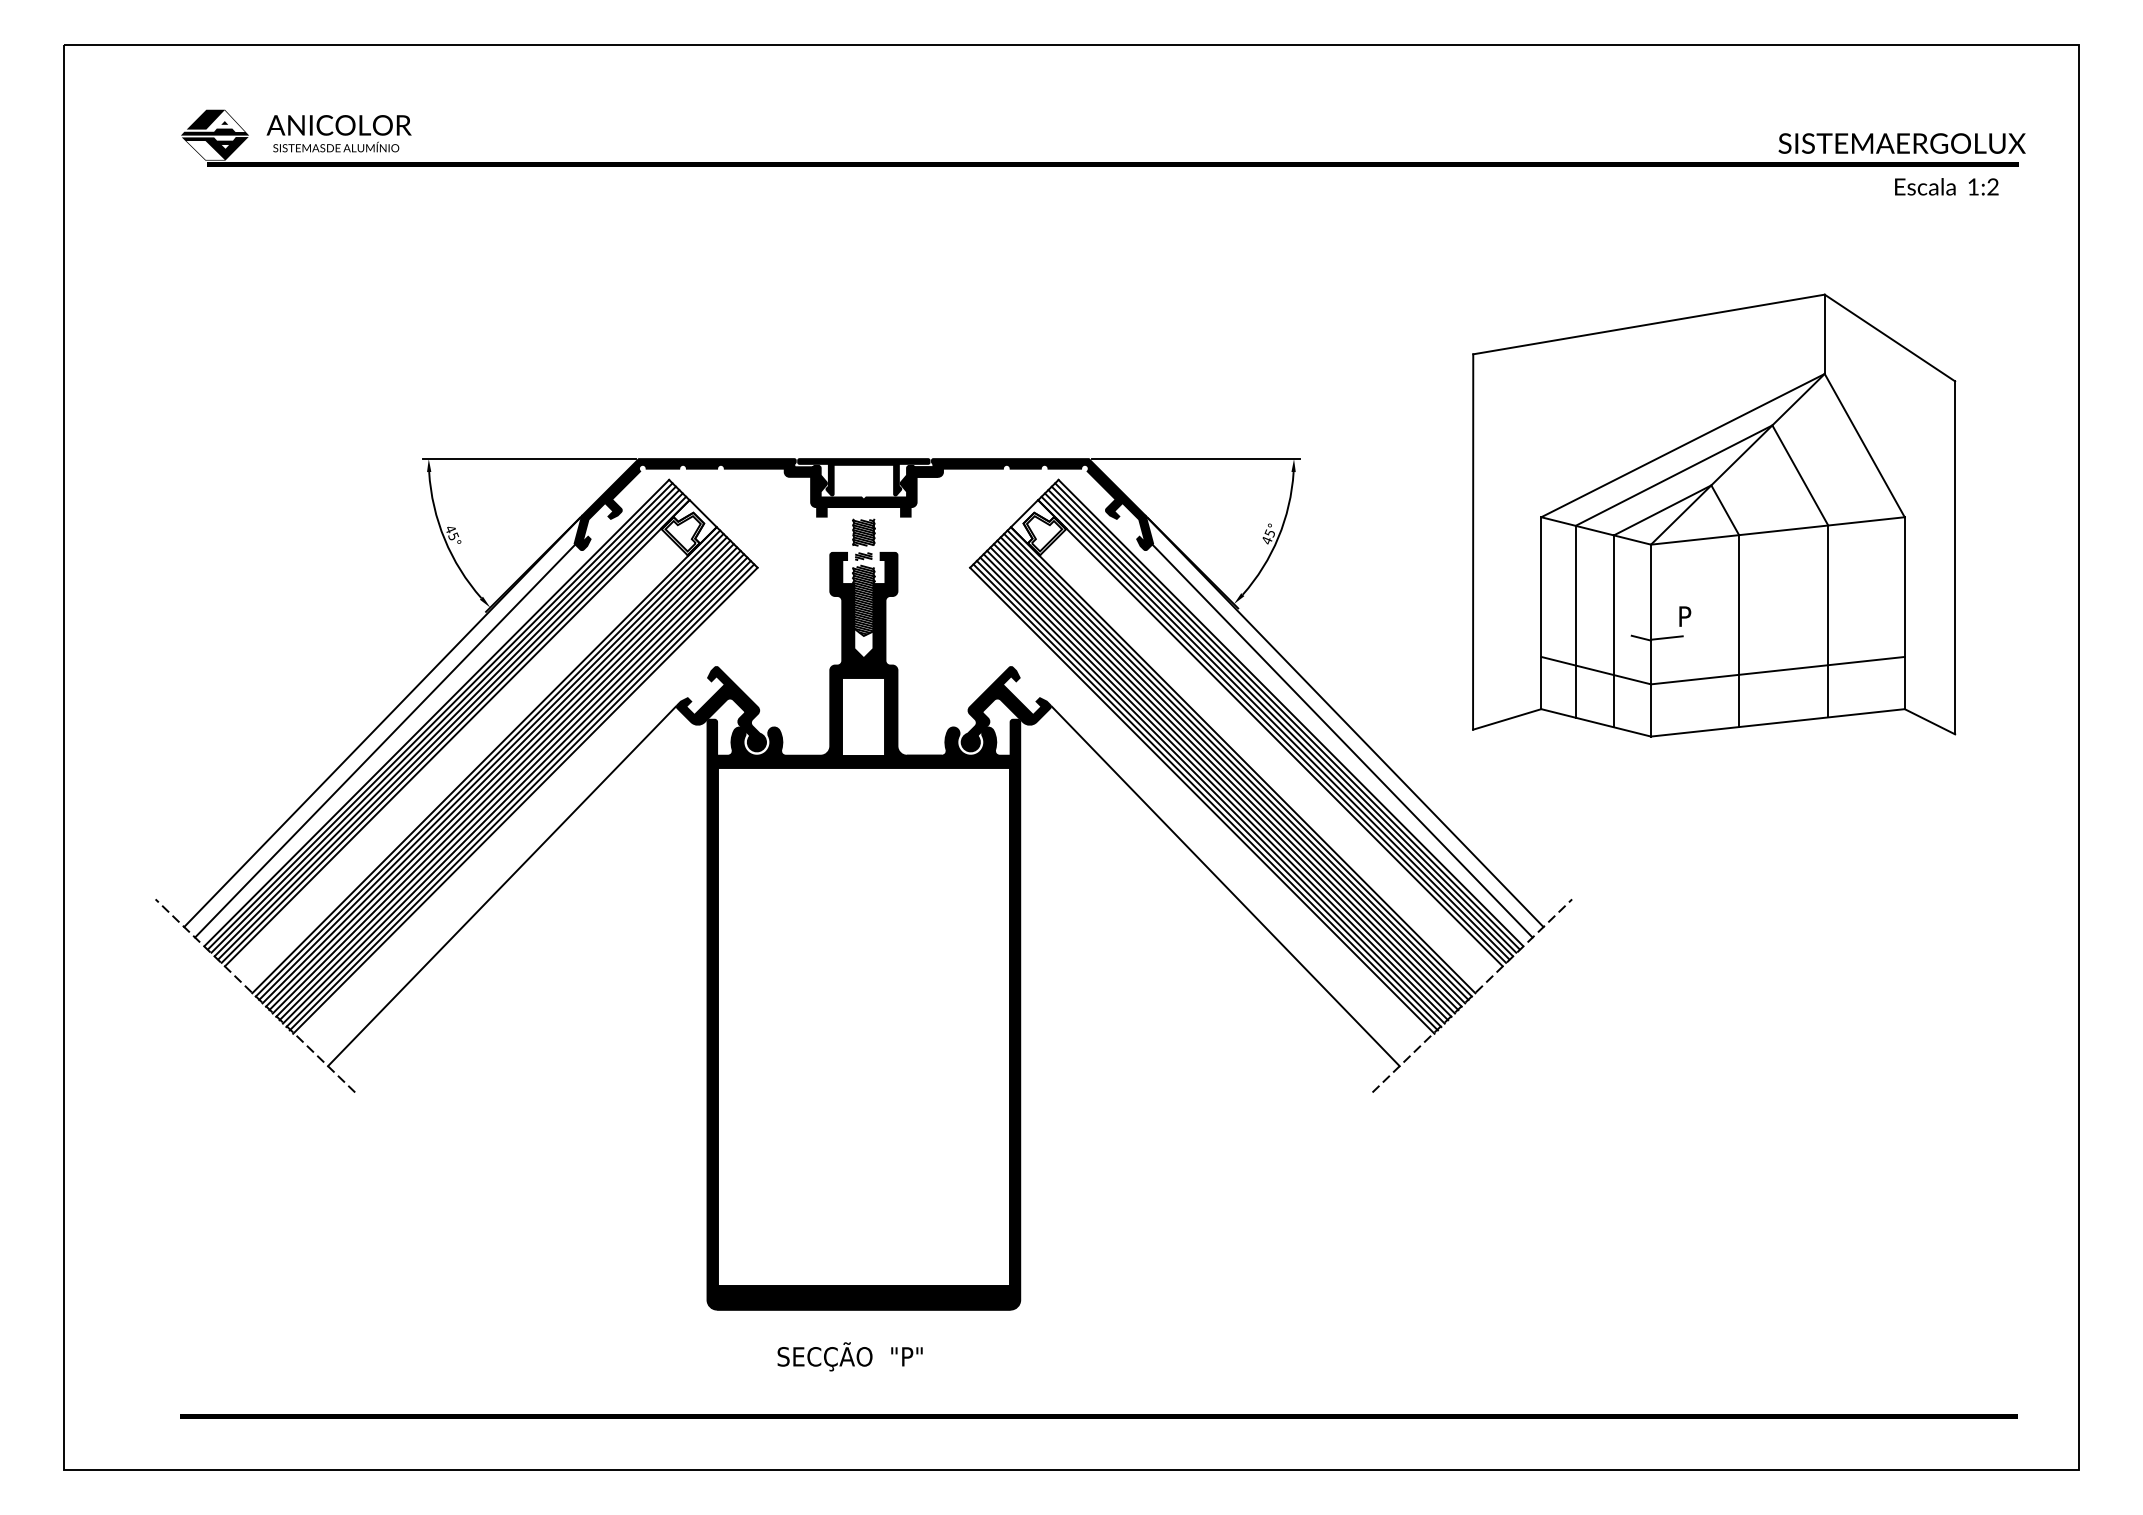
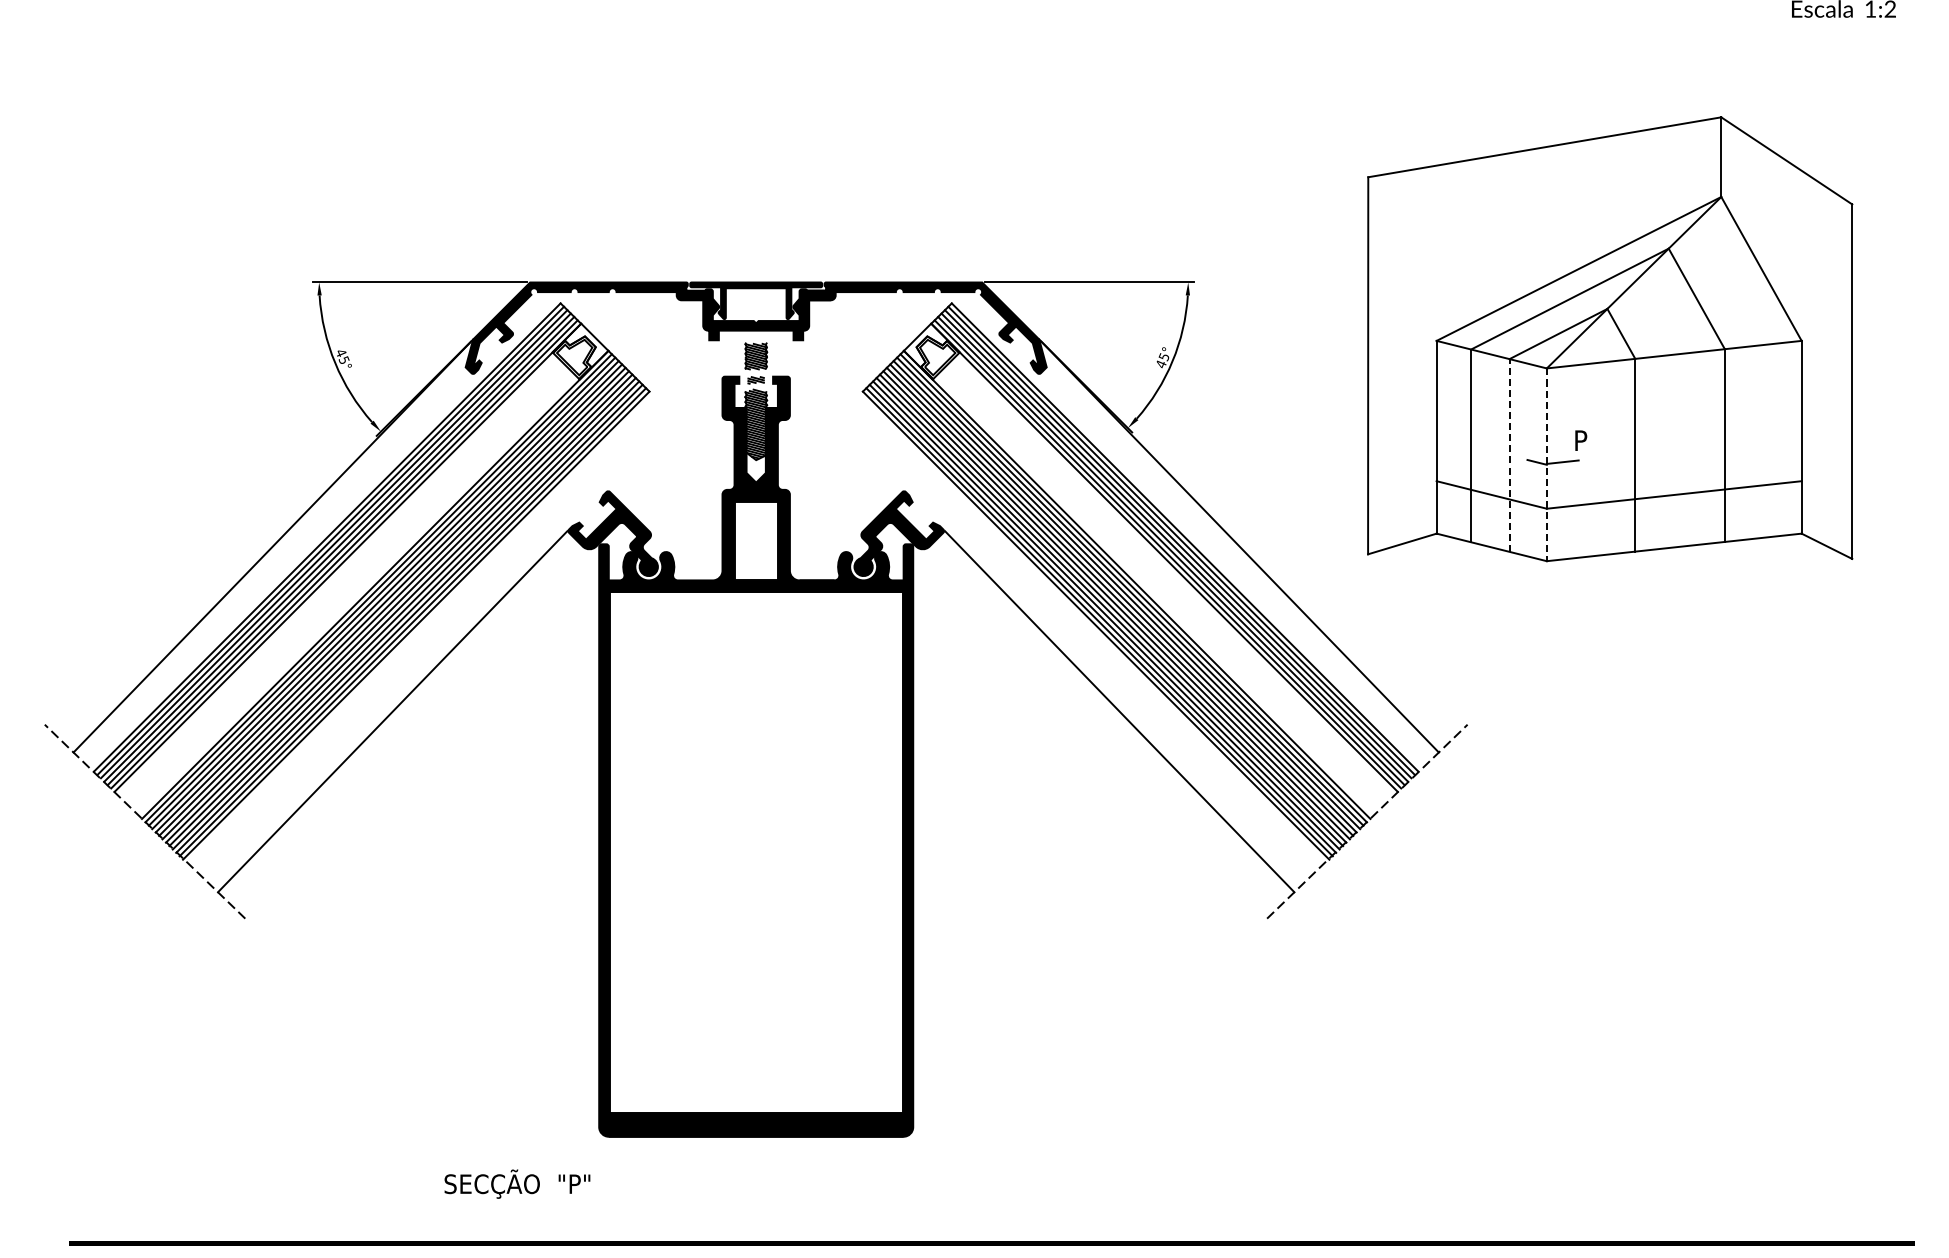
line: (1613, 631) -> (1509, 455), solid -> dashed
line: (1651, 640) -> (1547, 464), solid -> dashed
line: (385, 740) -> (275, 565), removed
line: (1342, 740) -> (1236, 565), removed
text: (849, 1356) -> (516, 1183), moved

